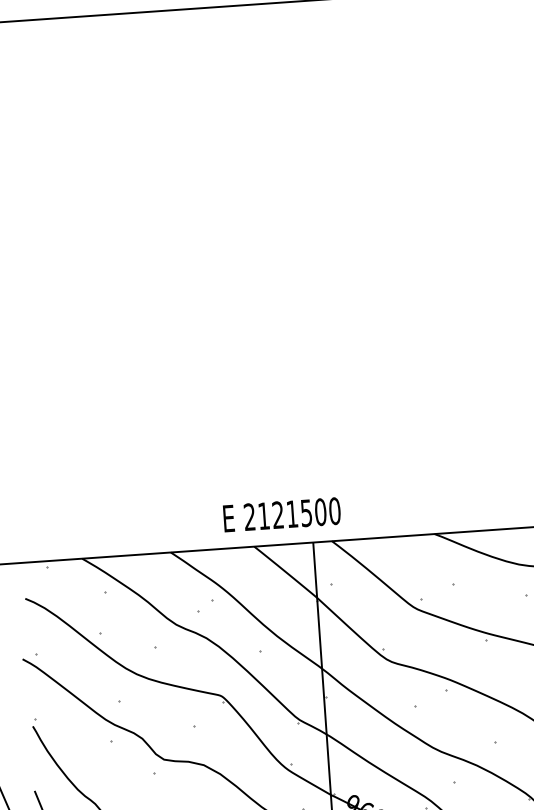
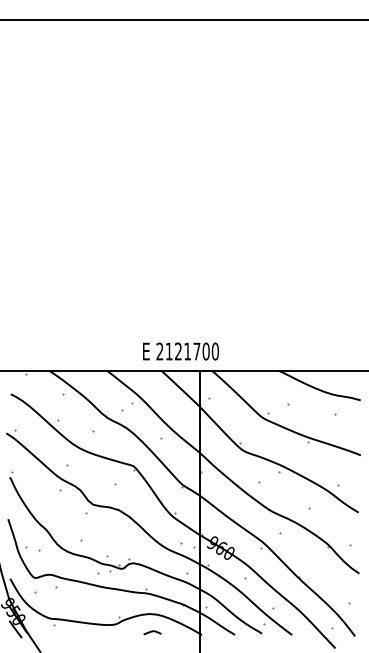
text: (305, 513) -> (196, 351), 2121500 -> 2121700

